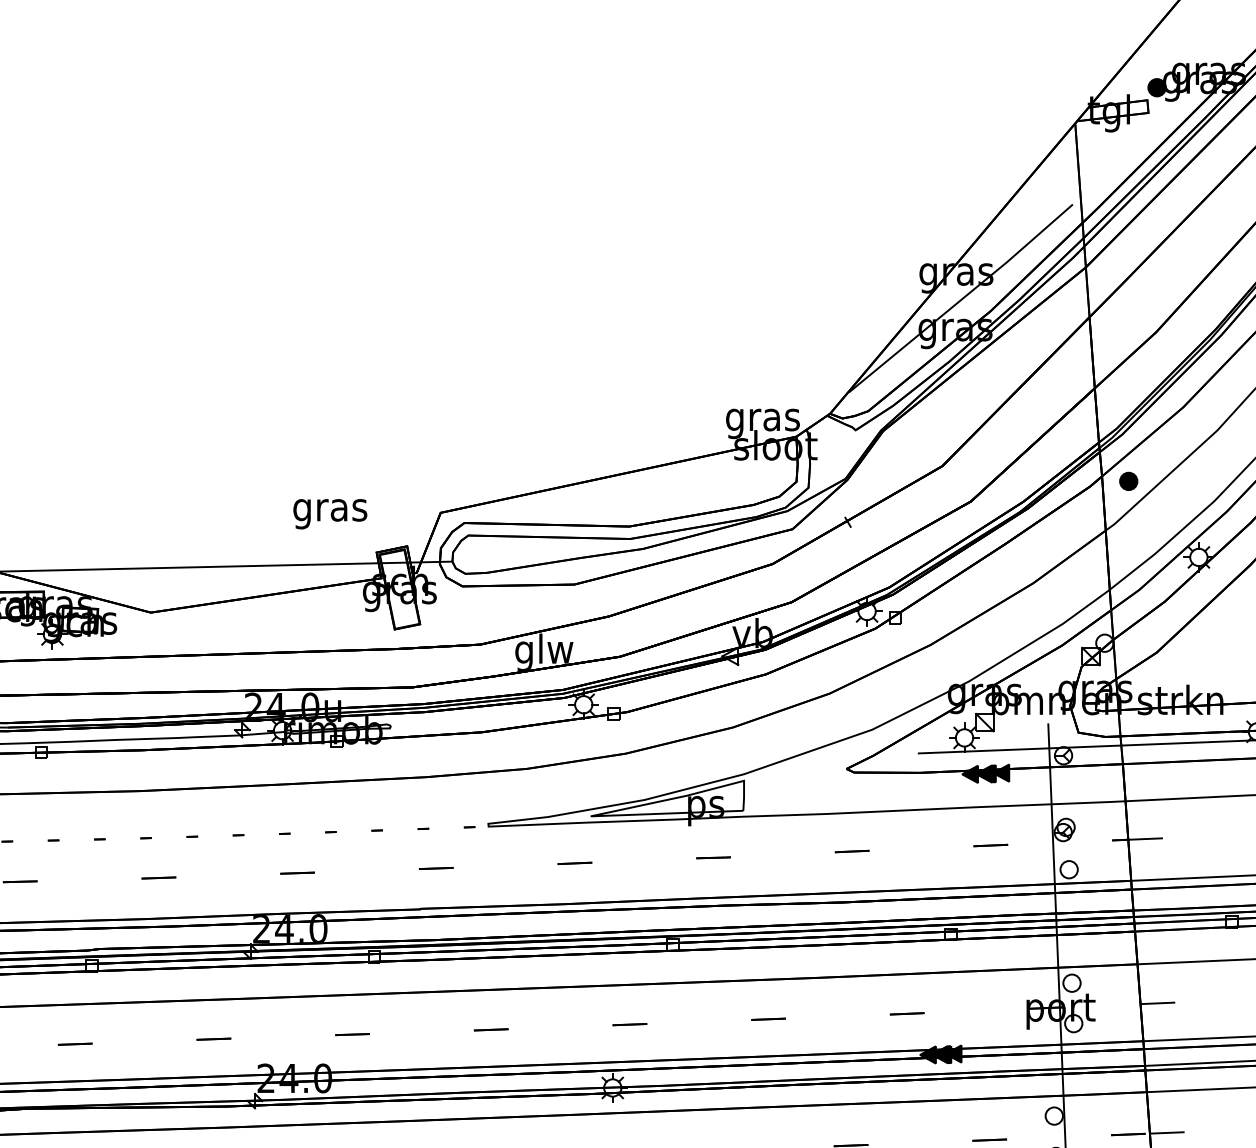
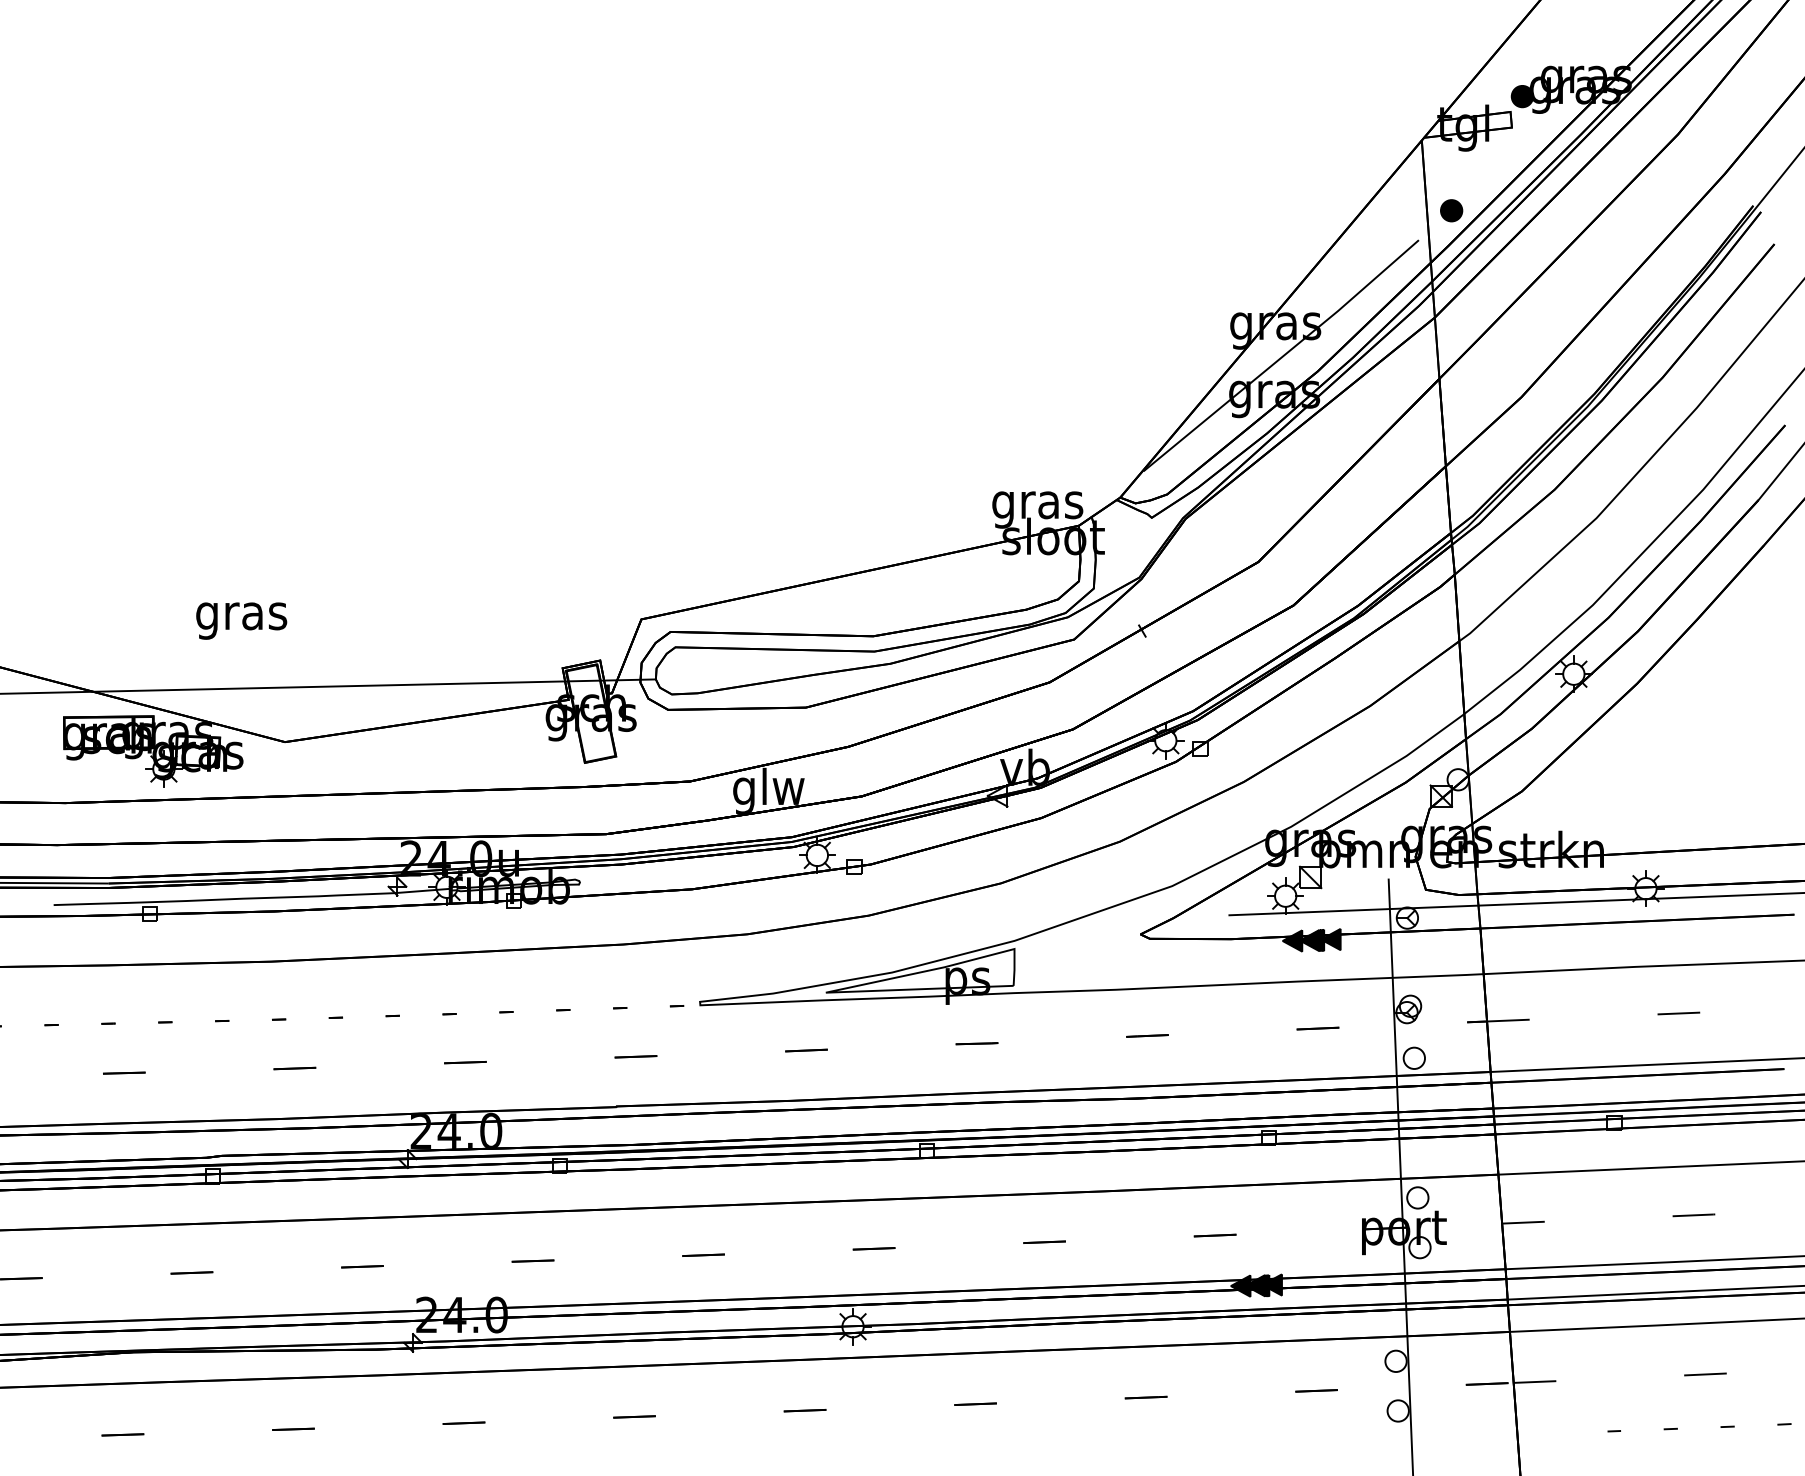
part: (1128, 481) -> (1451, 210), moved
text: (330, 513) -> (241, 620), moved

